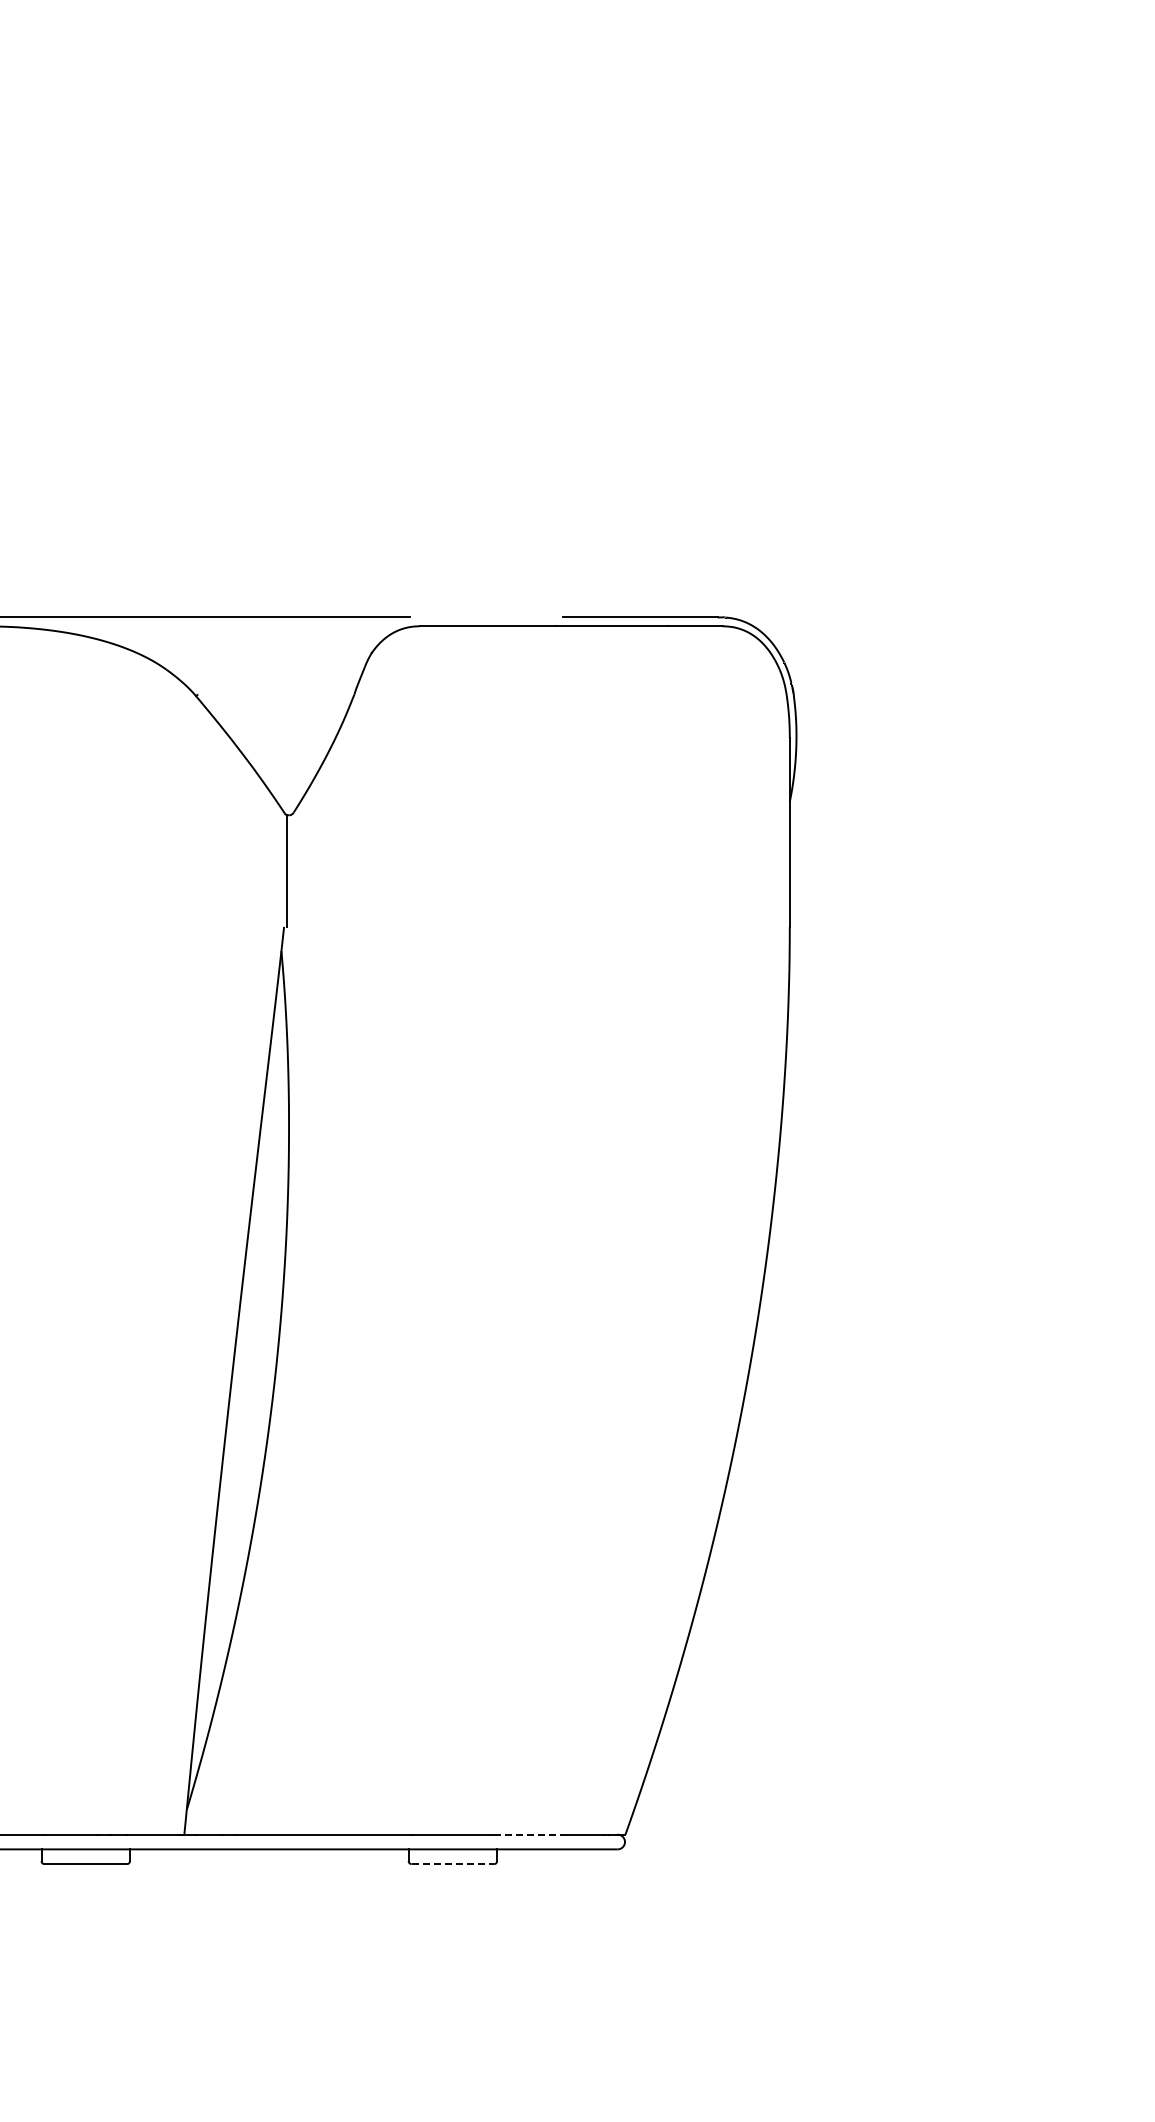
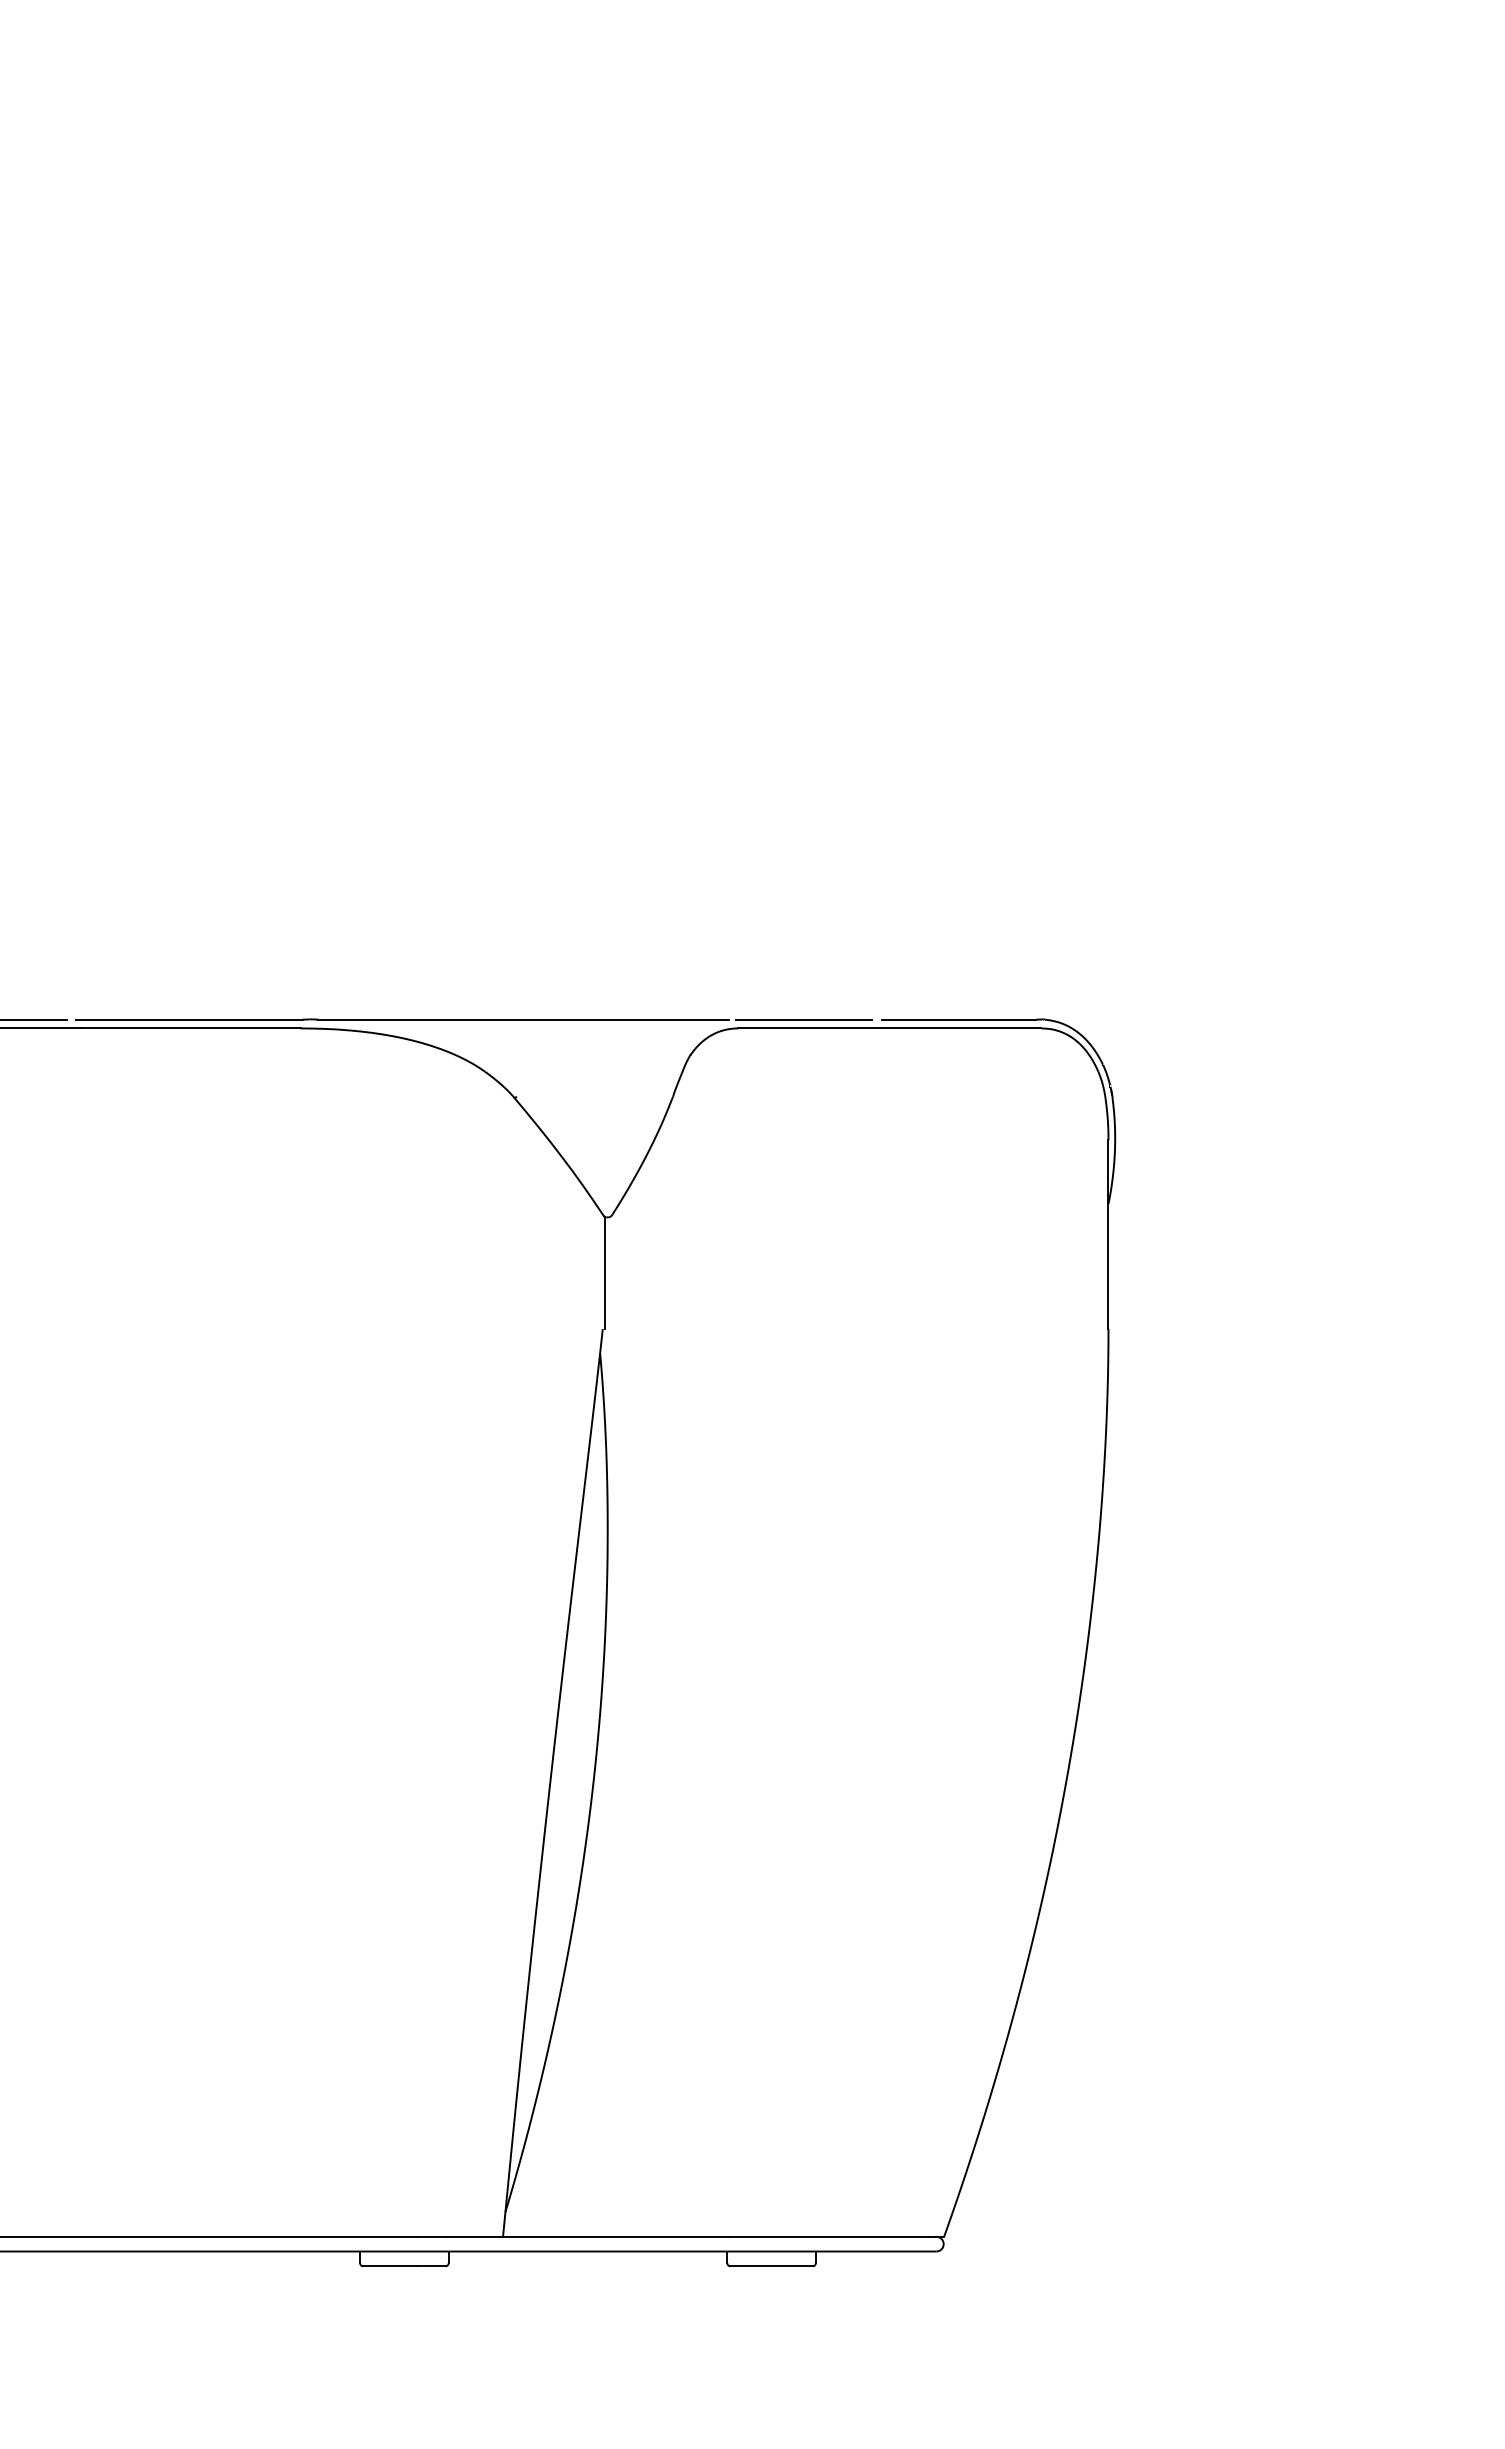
line: (484, 617) -> (803, 1019), added
line: (527, 1834) -> (846, 2236), dashed -> solid
line: (453, 1864) -> (772, 2266), dashed -> solid

